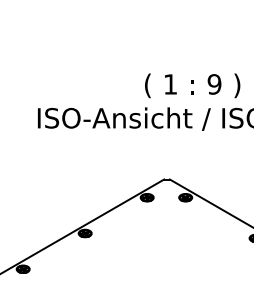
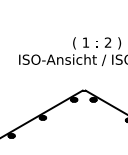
text: (213, 84) -> (107, 42), 9 -> 2

